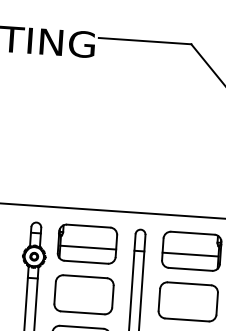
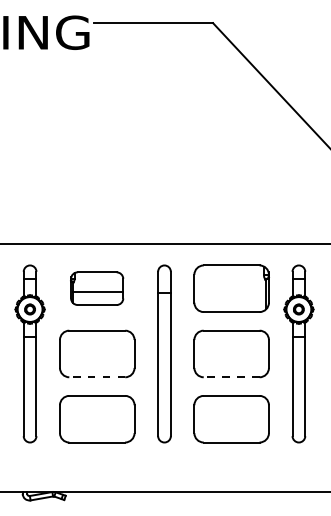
part: (86, 243) -> (96, 288), size x0.7
line: (190, 254) -> (230, 293), removed
line: (82, 313) -> (97, 377), solid -> dashed
line: (186, 320) -> (231, 377), solid -> dashed

